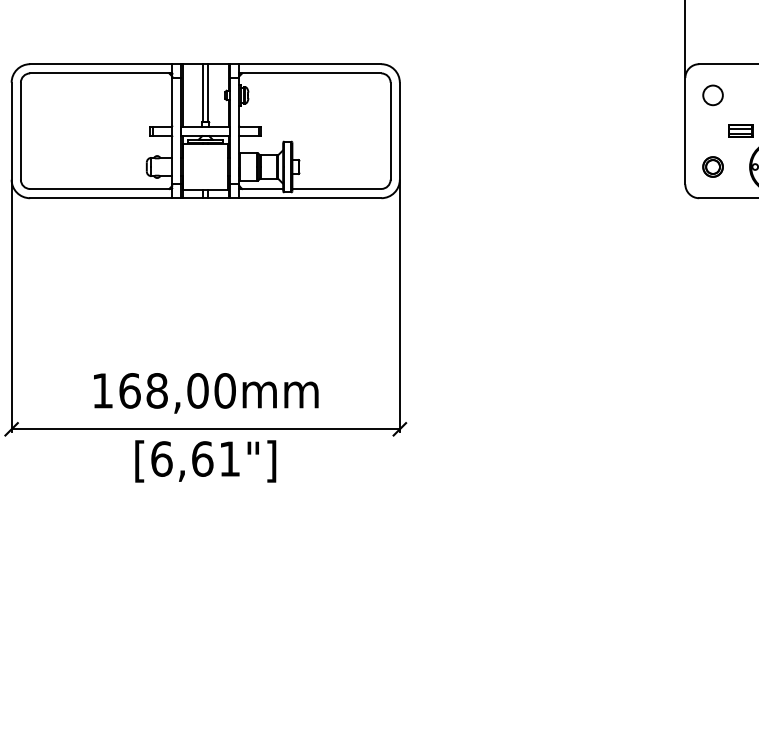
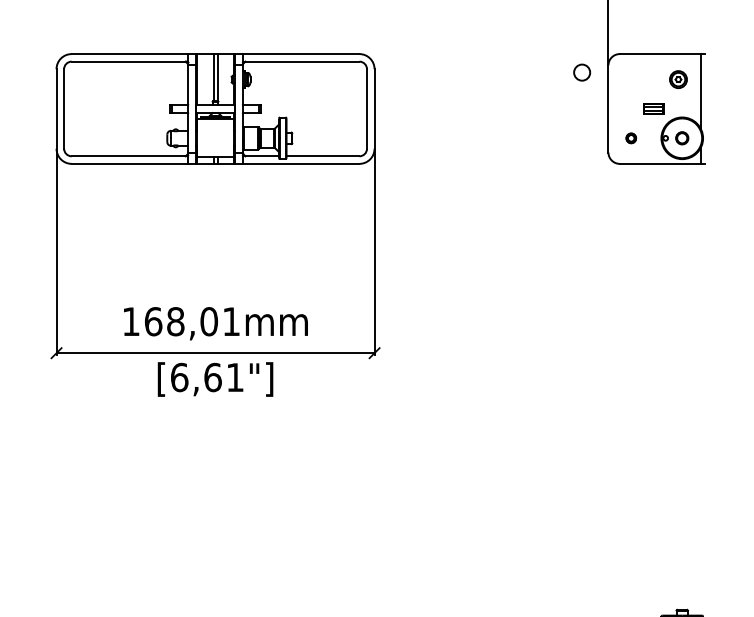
circle: (713, 95) -> (582, 72), moved
part: (713, 167) -> (631, 138), size x0.6
text: (225, 390) -> (231, 321), 168,00mm -> 168,01mm

